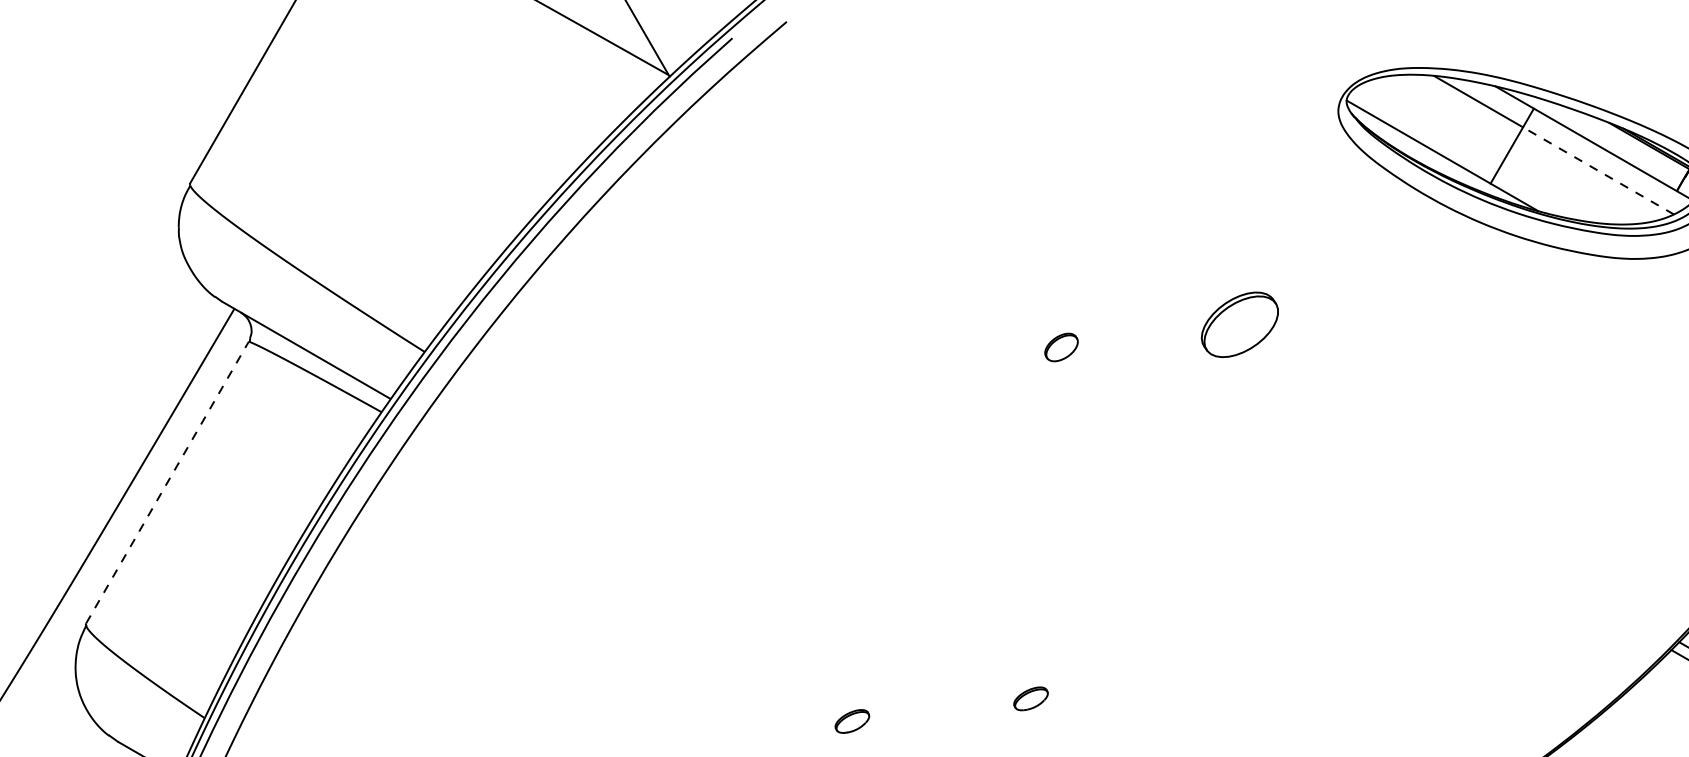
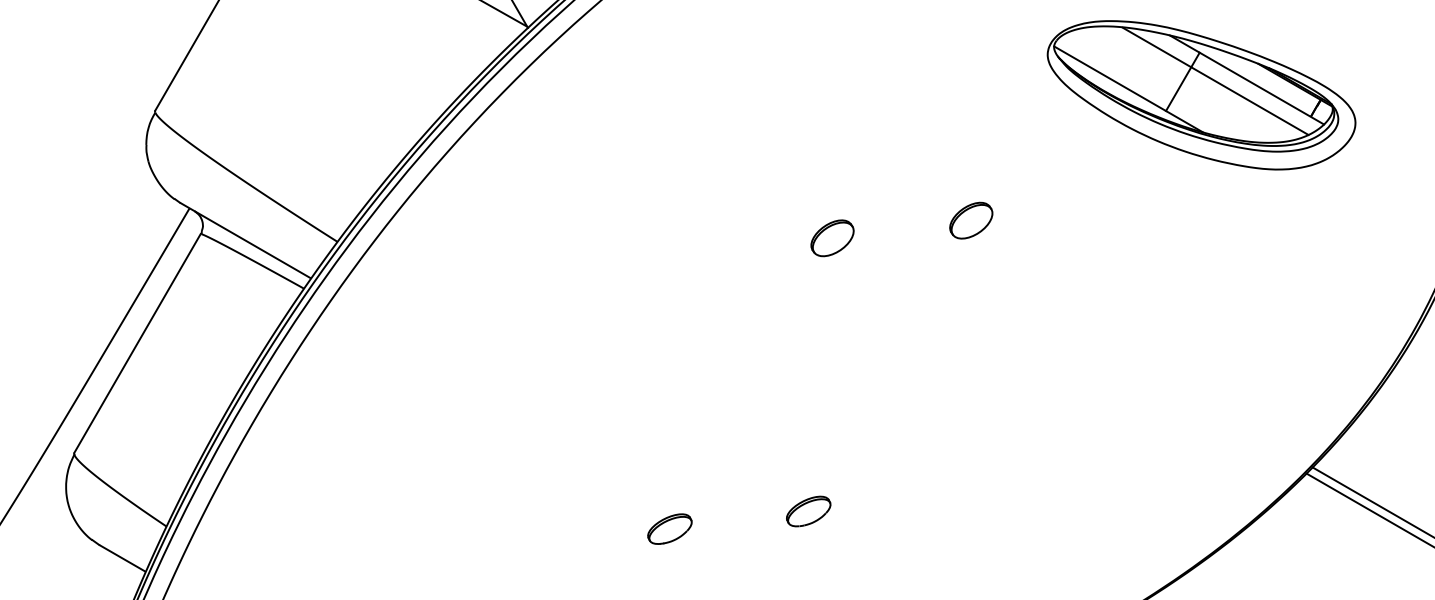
line: (1597, 171) -> (1249, 101), dashed -> solid
part: (1240, 324) -> (971, 220), size x0.71
part: (1061, 347) -> (832, 238), size x1.67
line: (167, 482) -> (137, 343), dashed -> solid
part: (1030, 698) -> (808, 511), size x1.67
part: (851, 720) -> (669, 528), size x1.67

